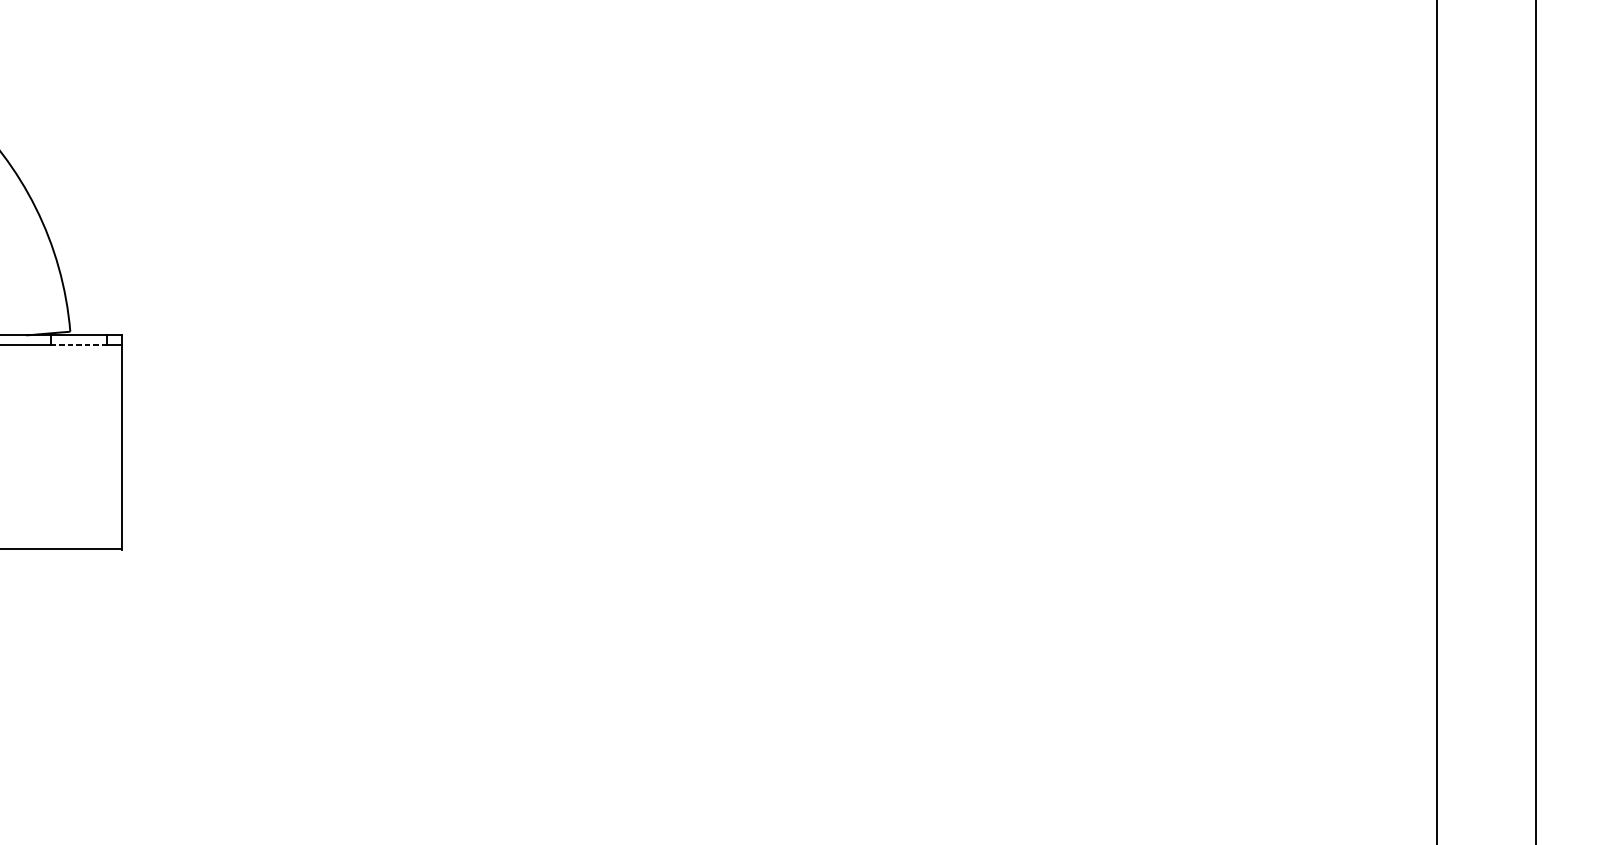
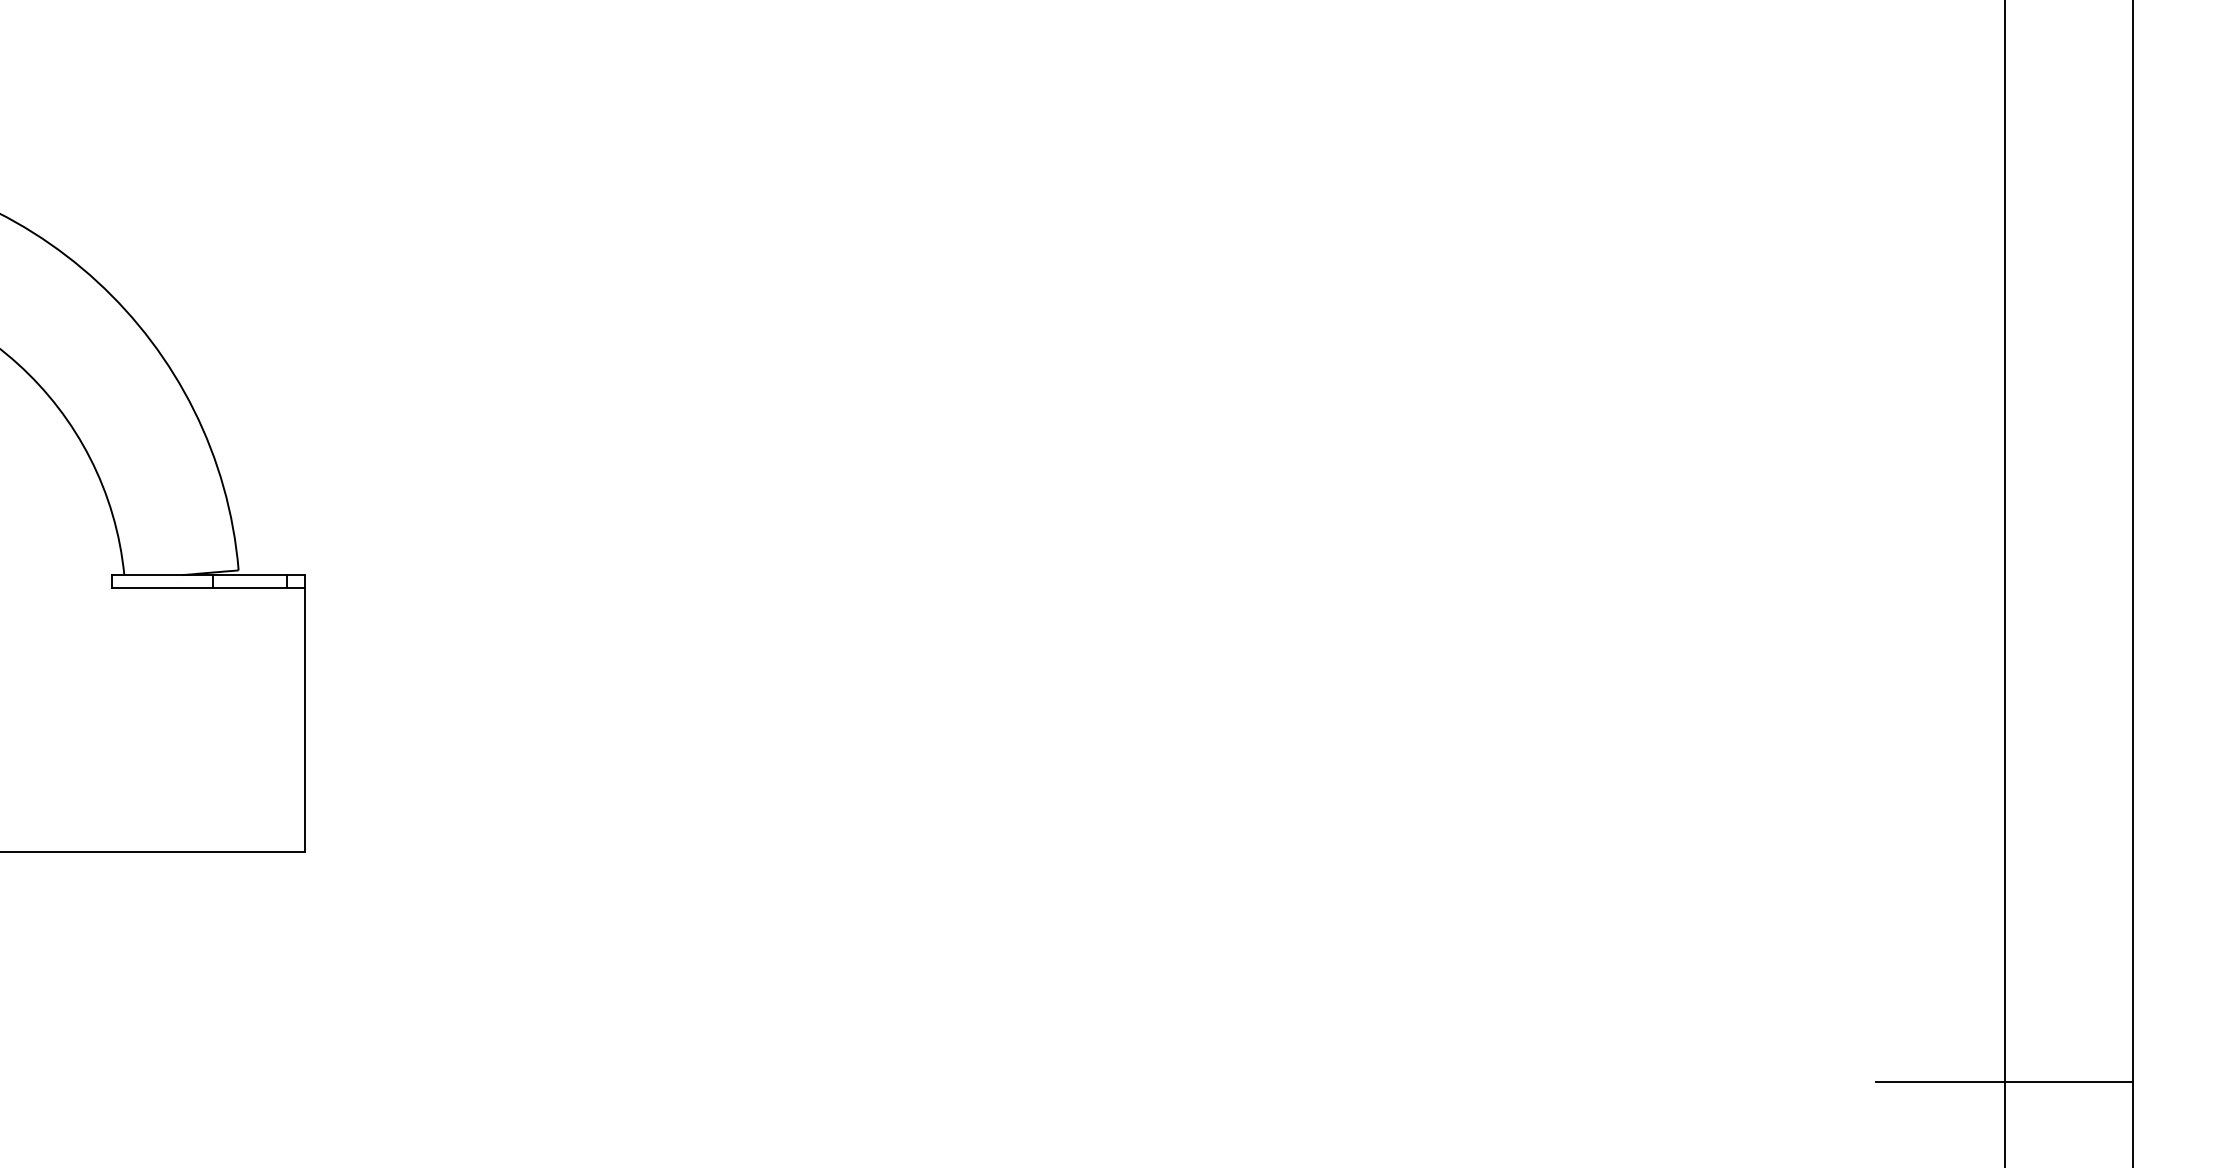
line: (79, 345) -> (250, 588), dashed -> solid
line: (1436, 727) -> (2004, 1082), added

